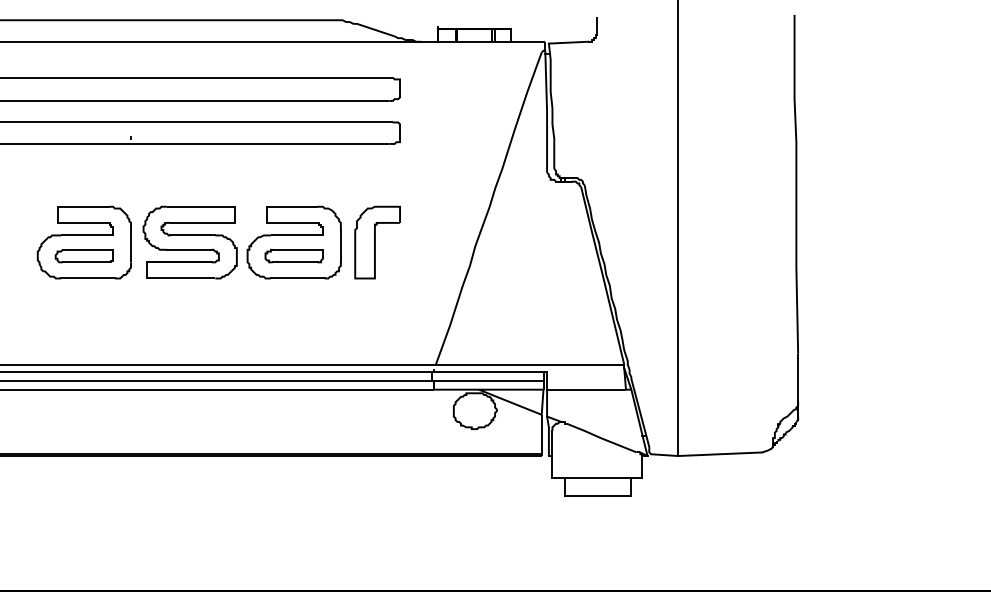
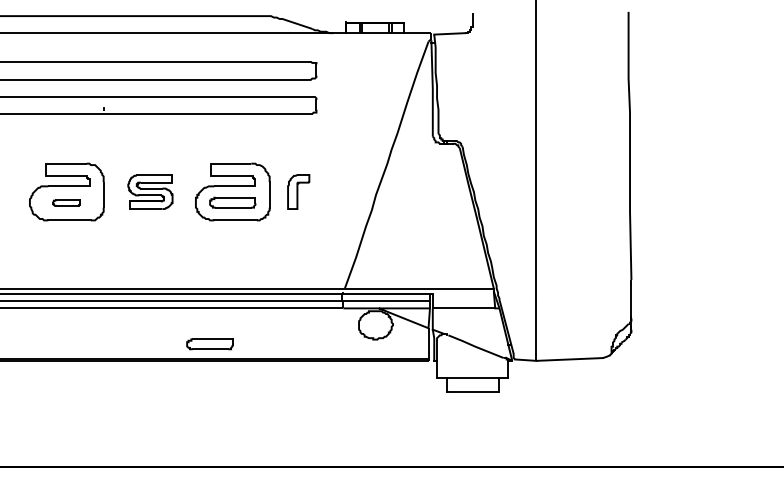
part: (189, 242) -> (149, 191), size x0.6
part: (377, 242) -> (298, 191), size x0.6
part: (83, 256) -> (66, 203), size x0.6
part: (264, 434) -> (209, 343), added

